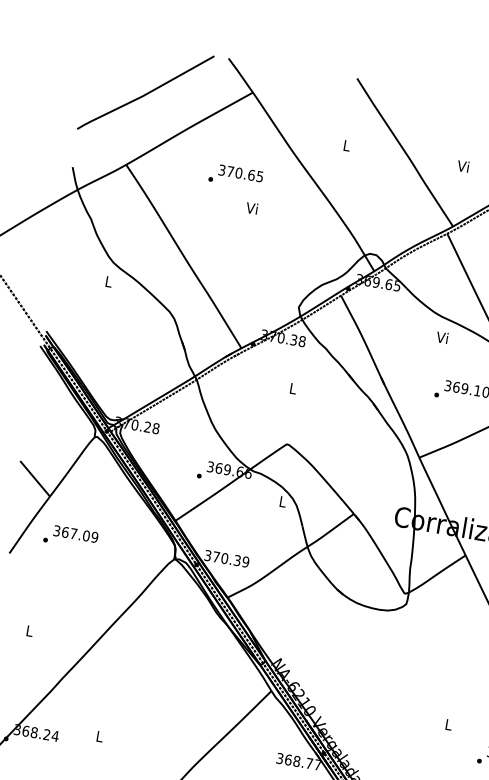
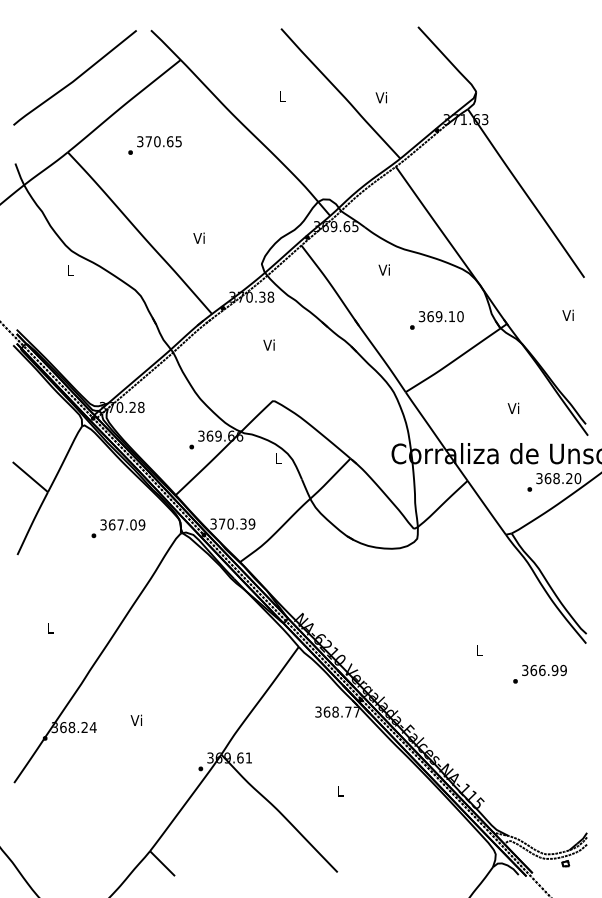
text: (462, 166) -> (380, 97), moved
text: (235, 176) -> (154, 145), moved
text: (251, 207) -> (198, 237), moved
text: (441, 337) -> (383, 269), moved
text: (292, 387) -> (268, 344), L -> Vi
text: (71, 537) -> (118, 528), moved
text: (99, 735) -> (136, 719), L -> Vi

